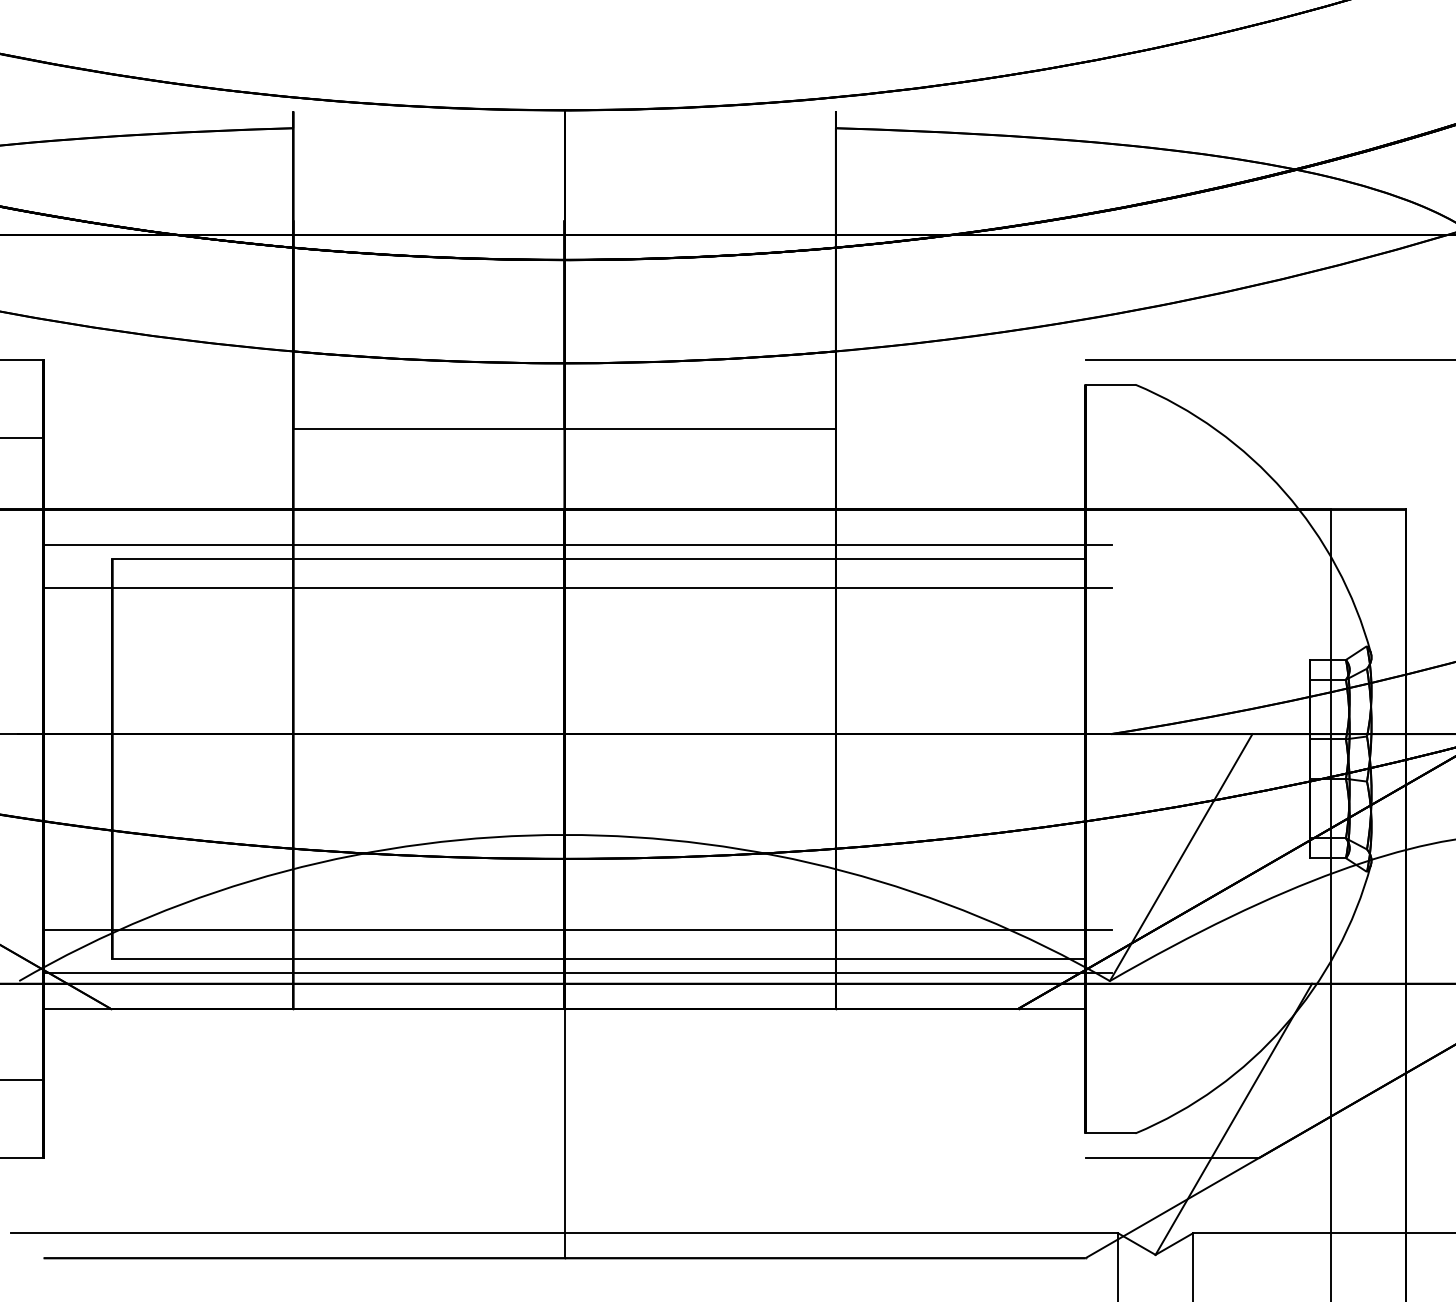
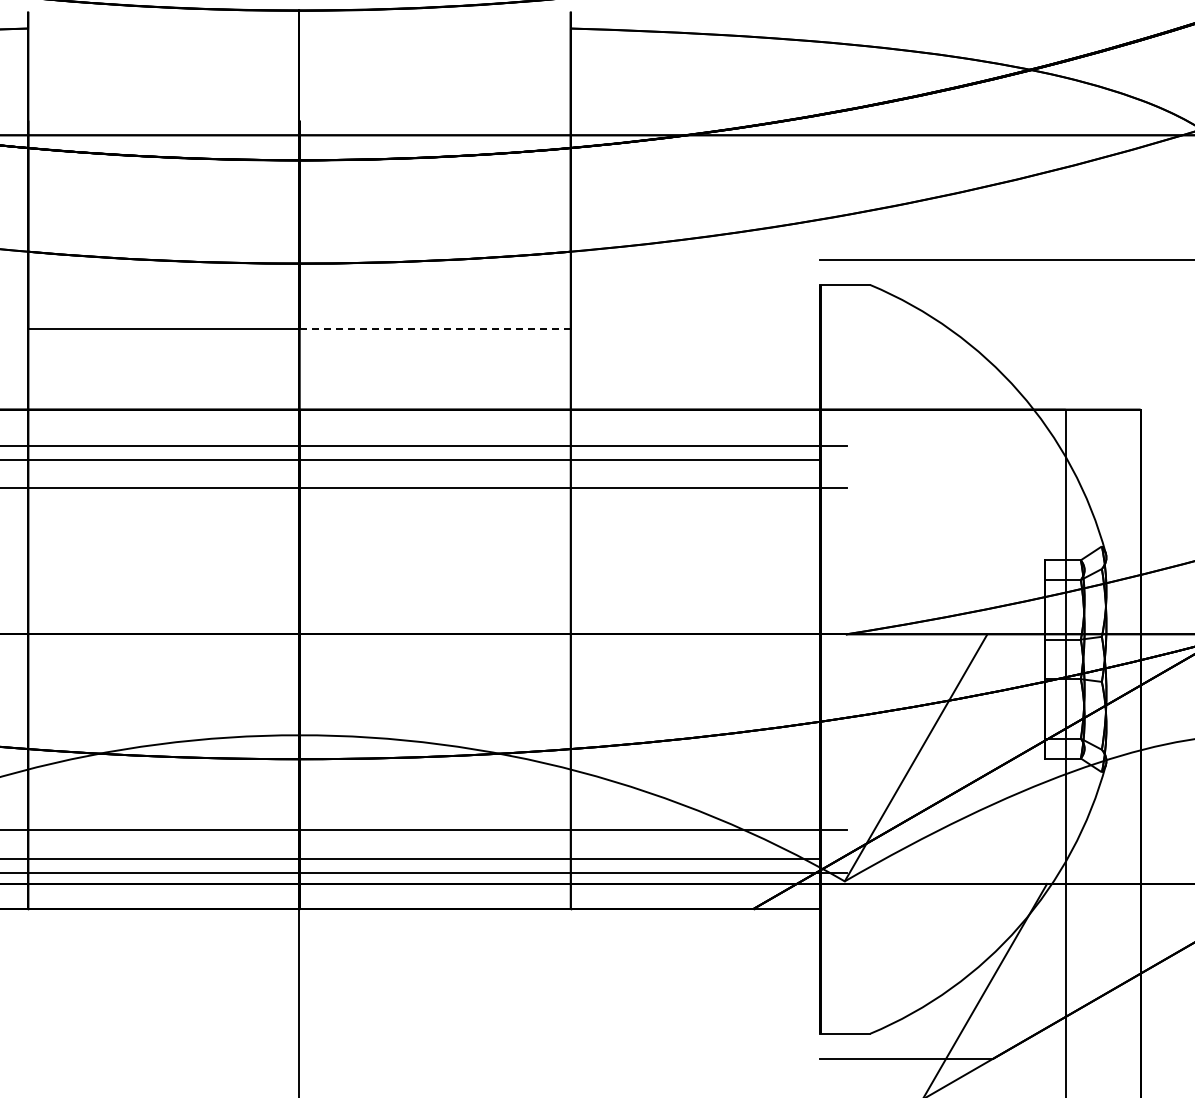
line: (700, 428) -> (435, 328), solid -> dashed

